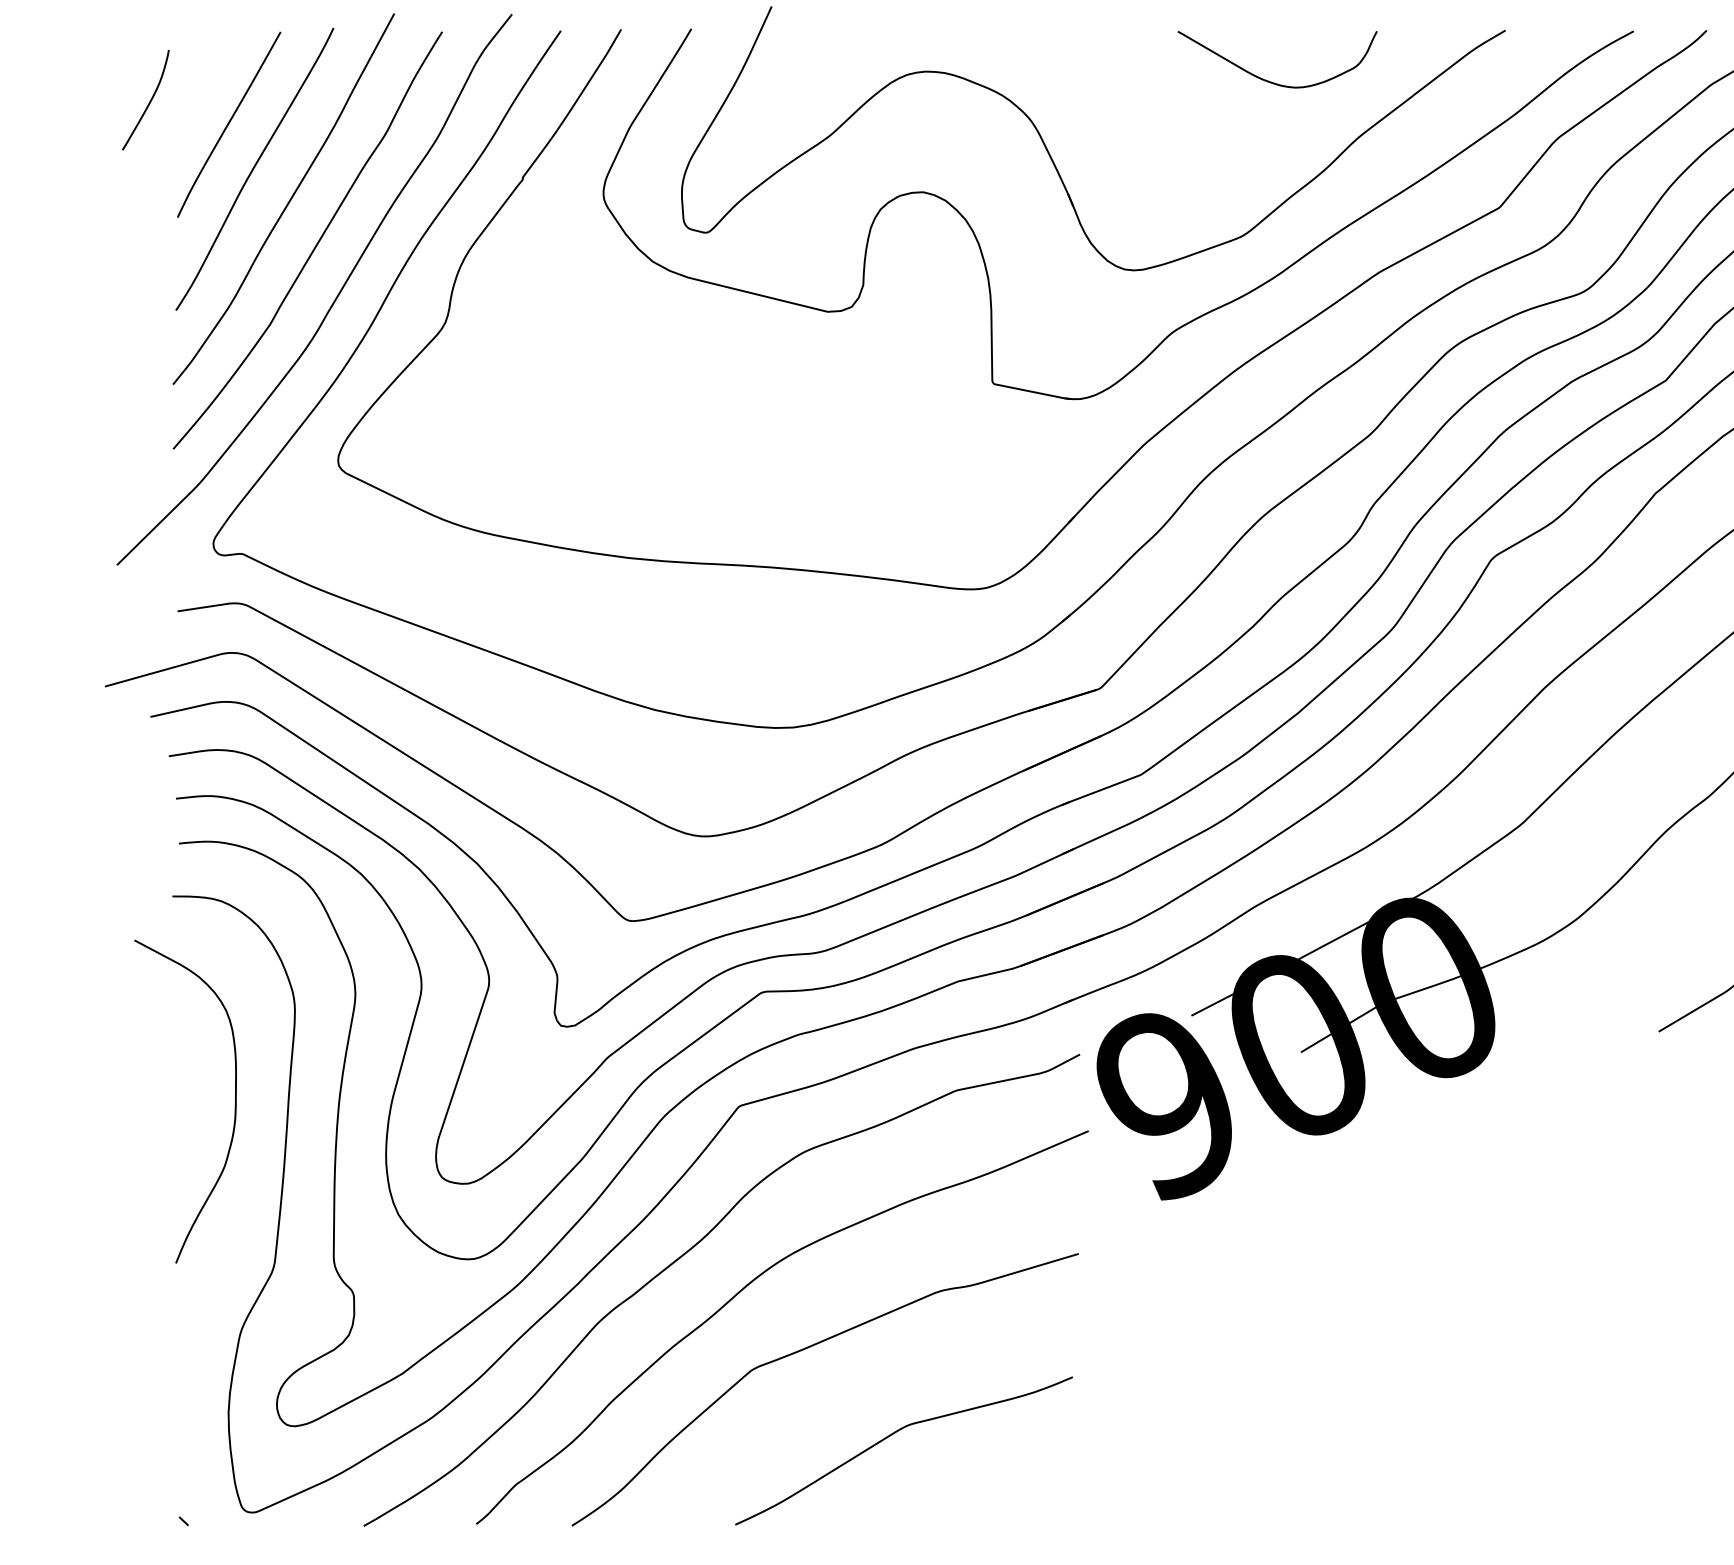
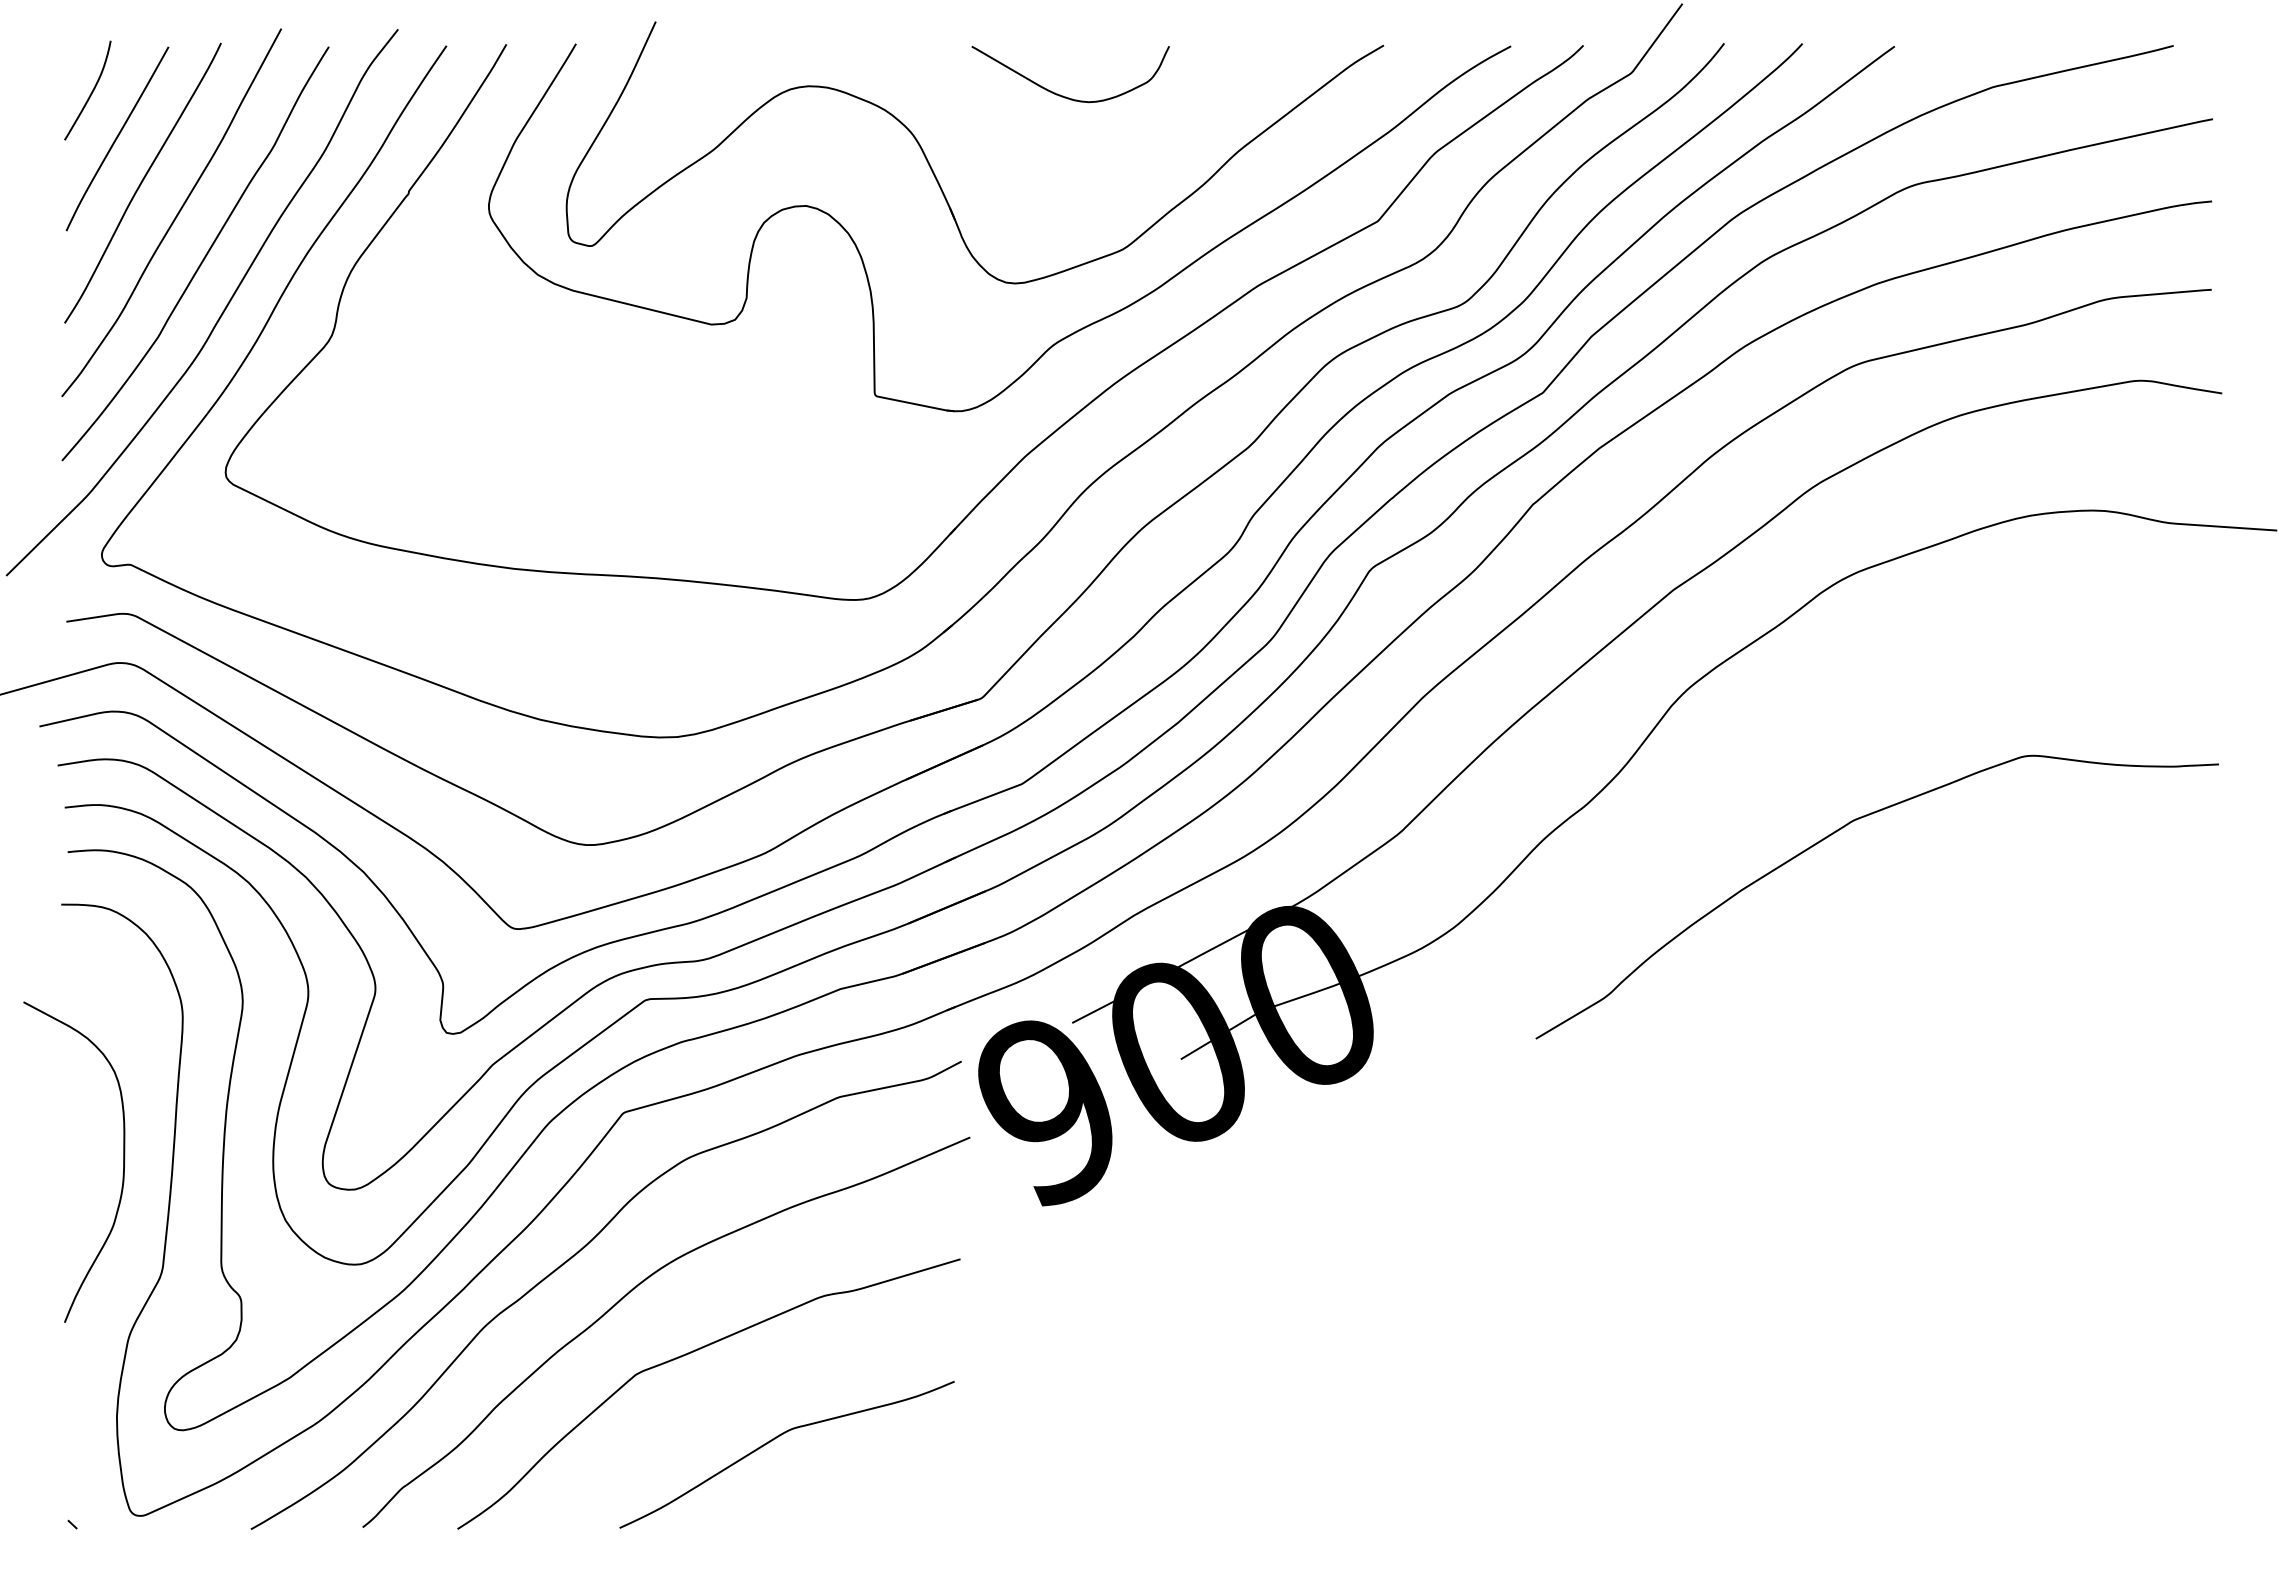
curve: (1270, 80) -> (1063, 95), moved
curve: (149, 101) -> (91, 91), moved
curve: (235, 1100) -> (123, 1161), moved

